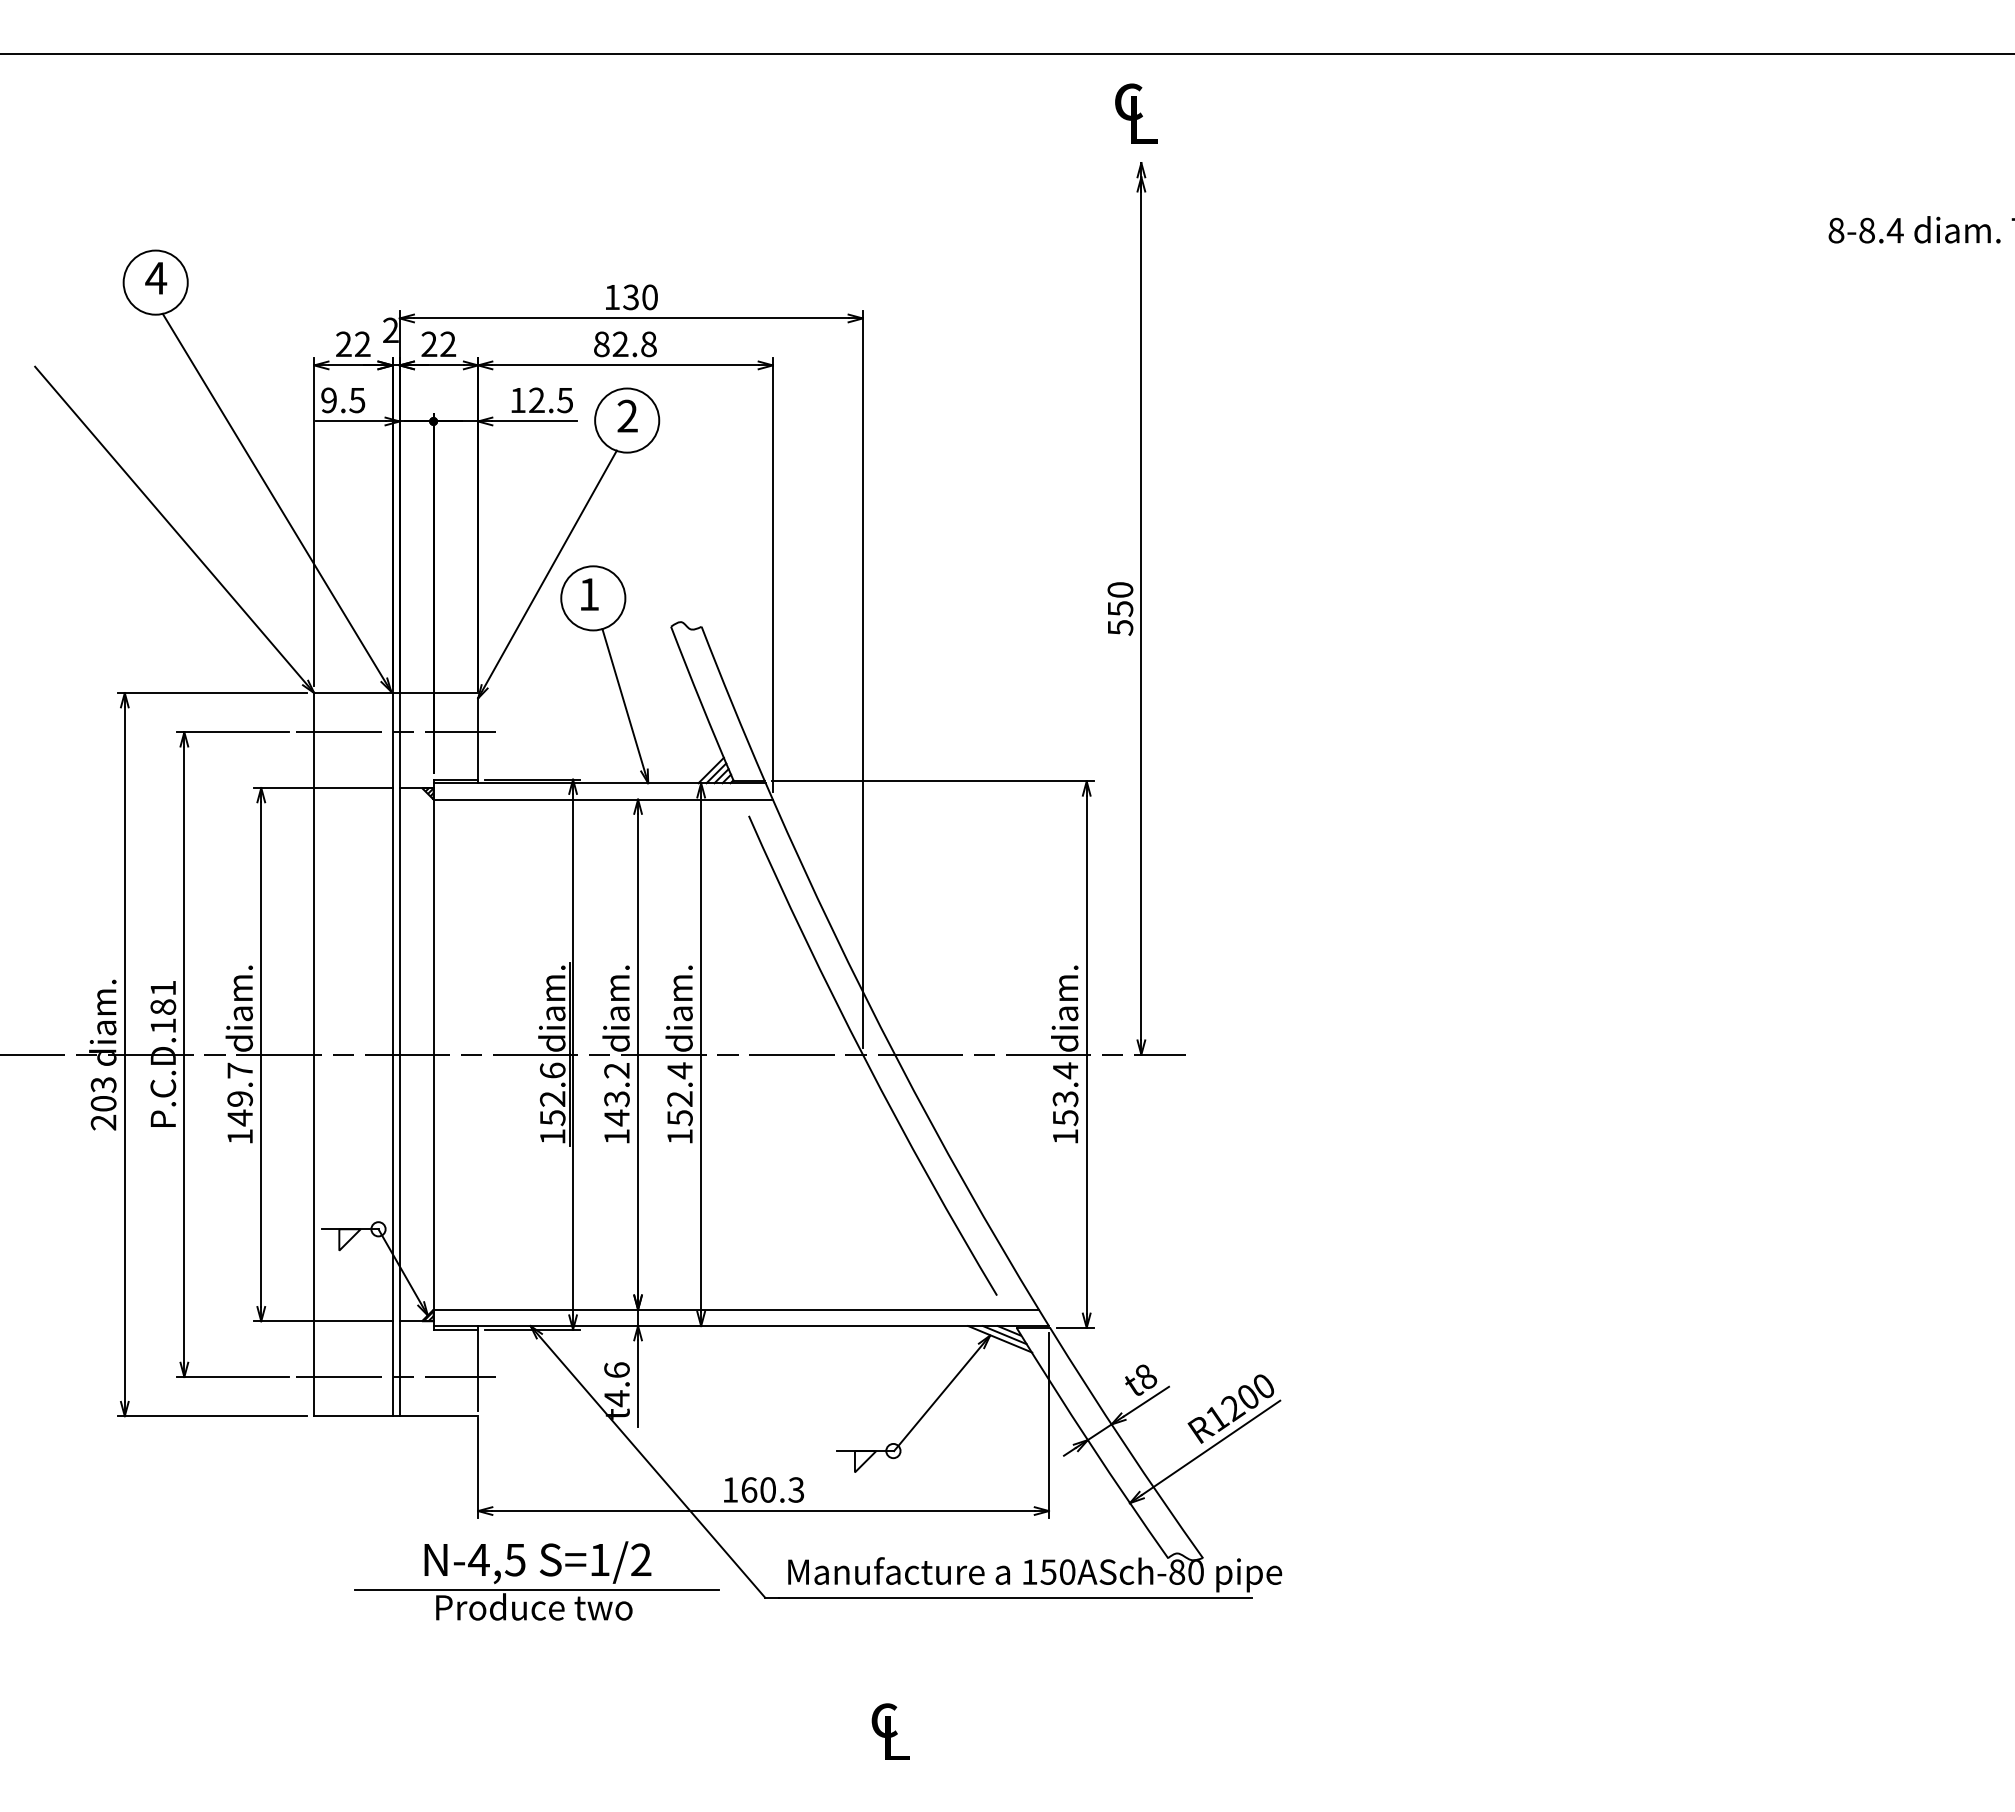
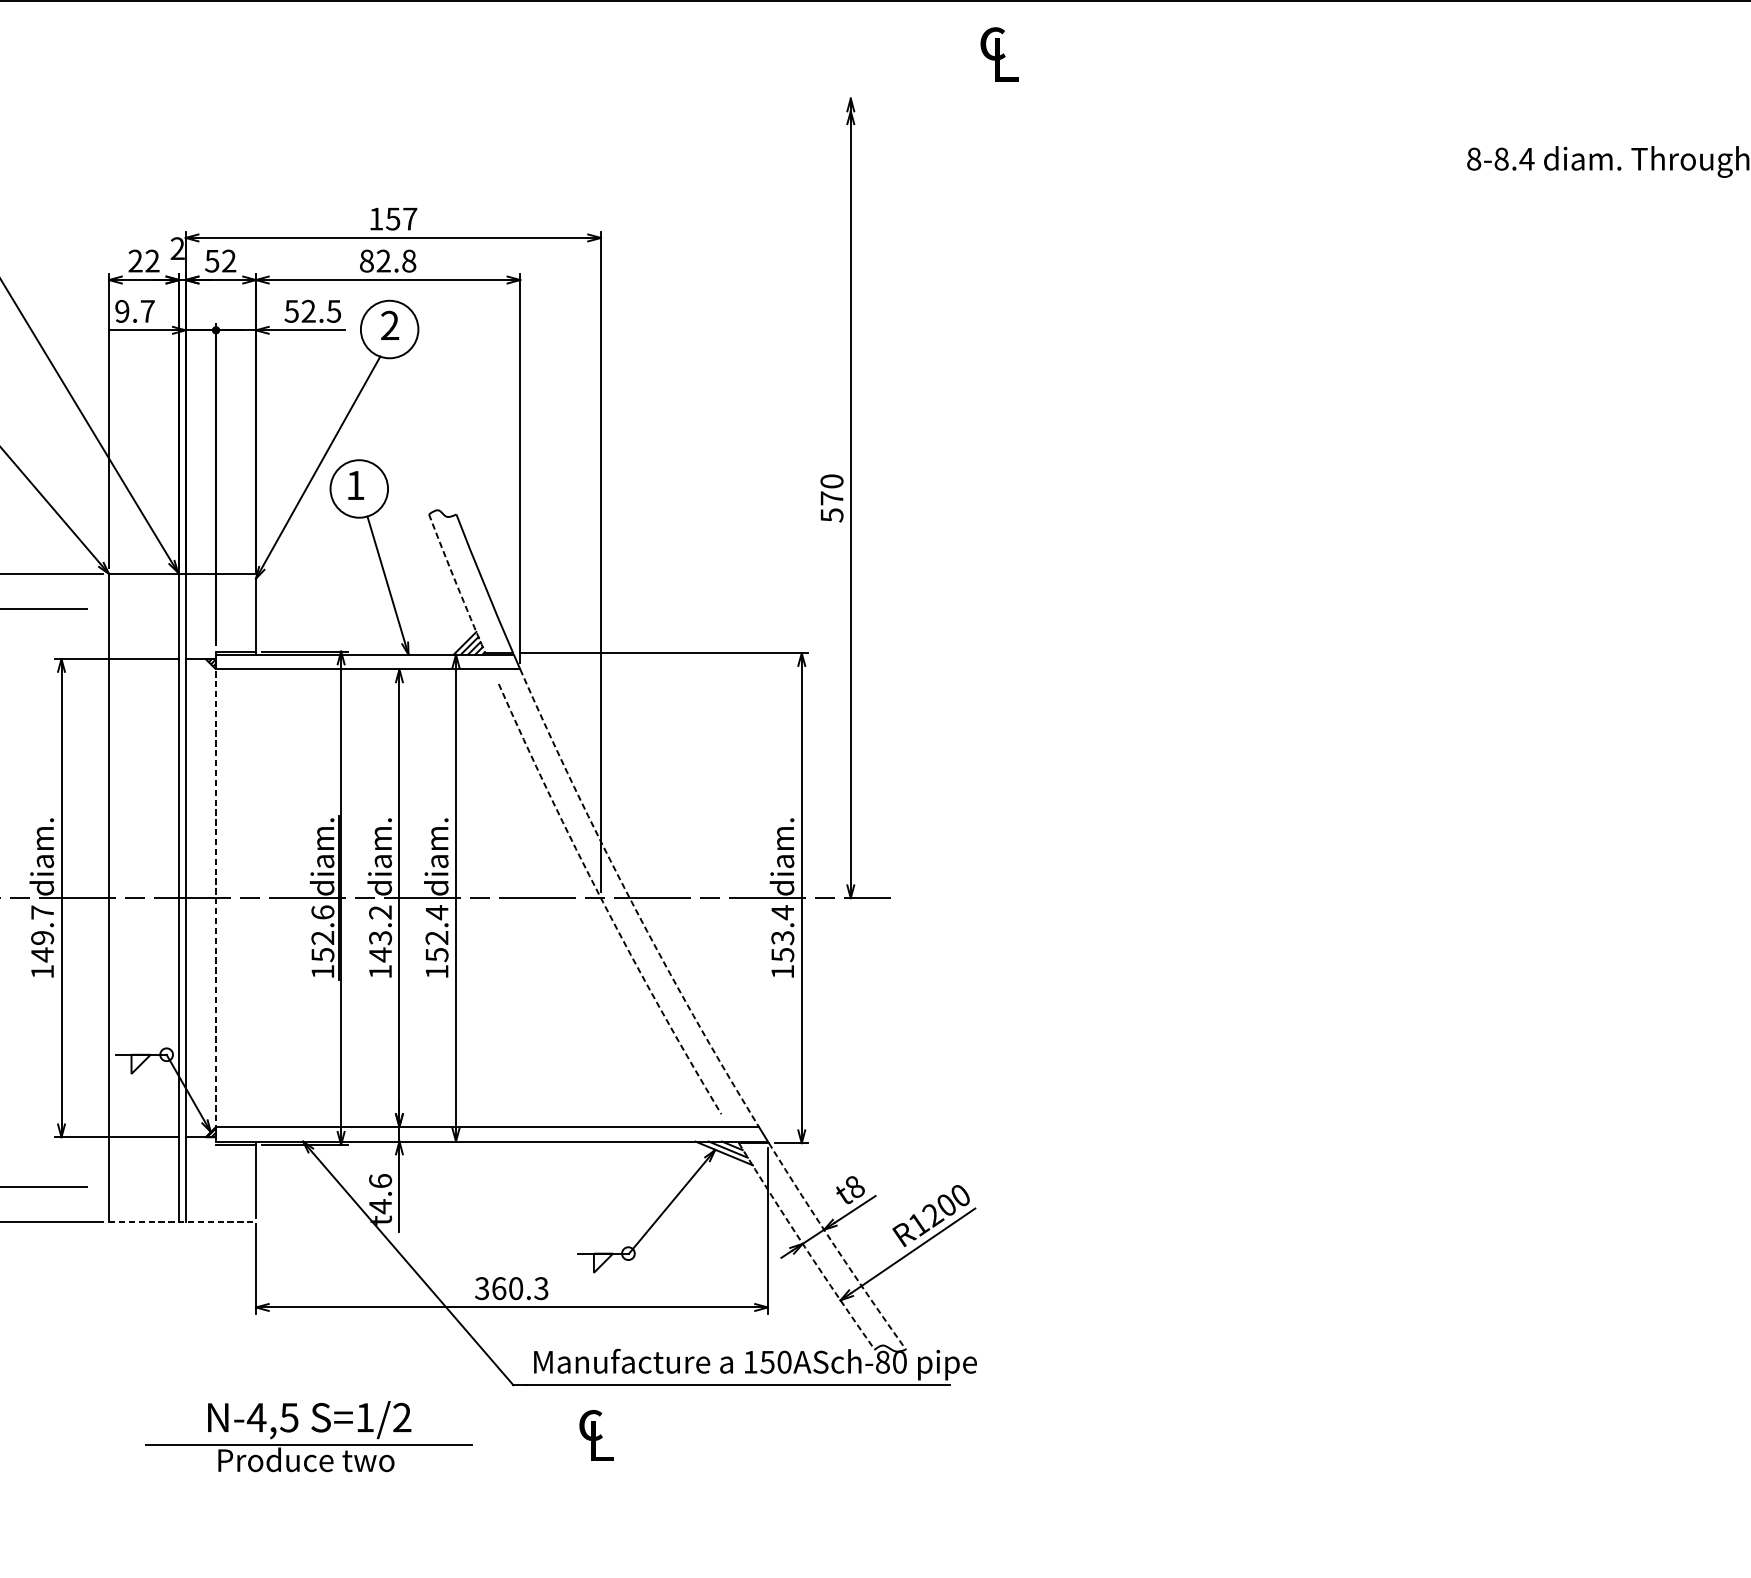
text: (1136, 113) -> (999, 54), moved
text: (640, 297) -> (401, 219), 130 -> 157
text: (429, 344) -> (212, 261), 22 -> 52
text: (357, 400) -> (147, 311), 9.5 -> 9.7
text: (517, 400) -> (291, 311), 12.5 -> 52.5
text: (1120, 608) -> (832, 498), 550 -> 570
arc: (701, 704) -> (456, 584), solid -> dashed
line: (395, 732) -> (181, 609), removed
line: (433, 1054) -> (215, 898), solid -> dashed
arc: (865, 1059) -> (603, 902), solid -> dashed
arc: (897, 1059) -> (632, 902), solid -> dashed
line: (395, 1377) -> (181, 1187), removed
line: (396, 1416) -> (182, 1222), solid -> dashed
arc: (1090, 1444) -> (805, 1247), solid -> dashed
arc: (1124, 1444) -> (835, 1247), solid -> dashed
text: (729, 1489) -> (481, 1288), 160.3 -> 360.3
part: (542, 1574) -> (313, 1430), moved
text: (890, 1731) -> (596, 1435), moved

